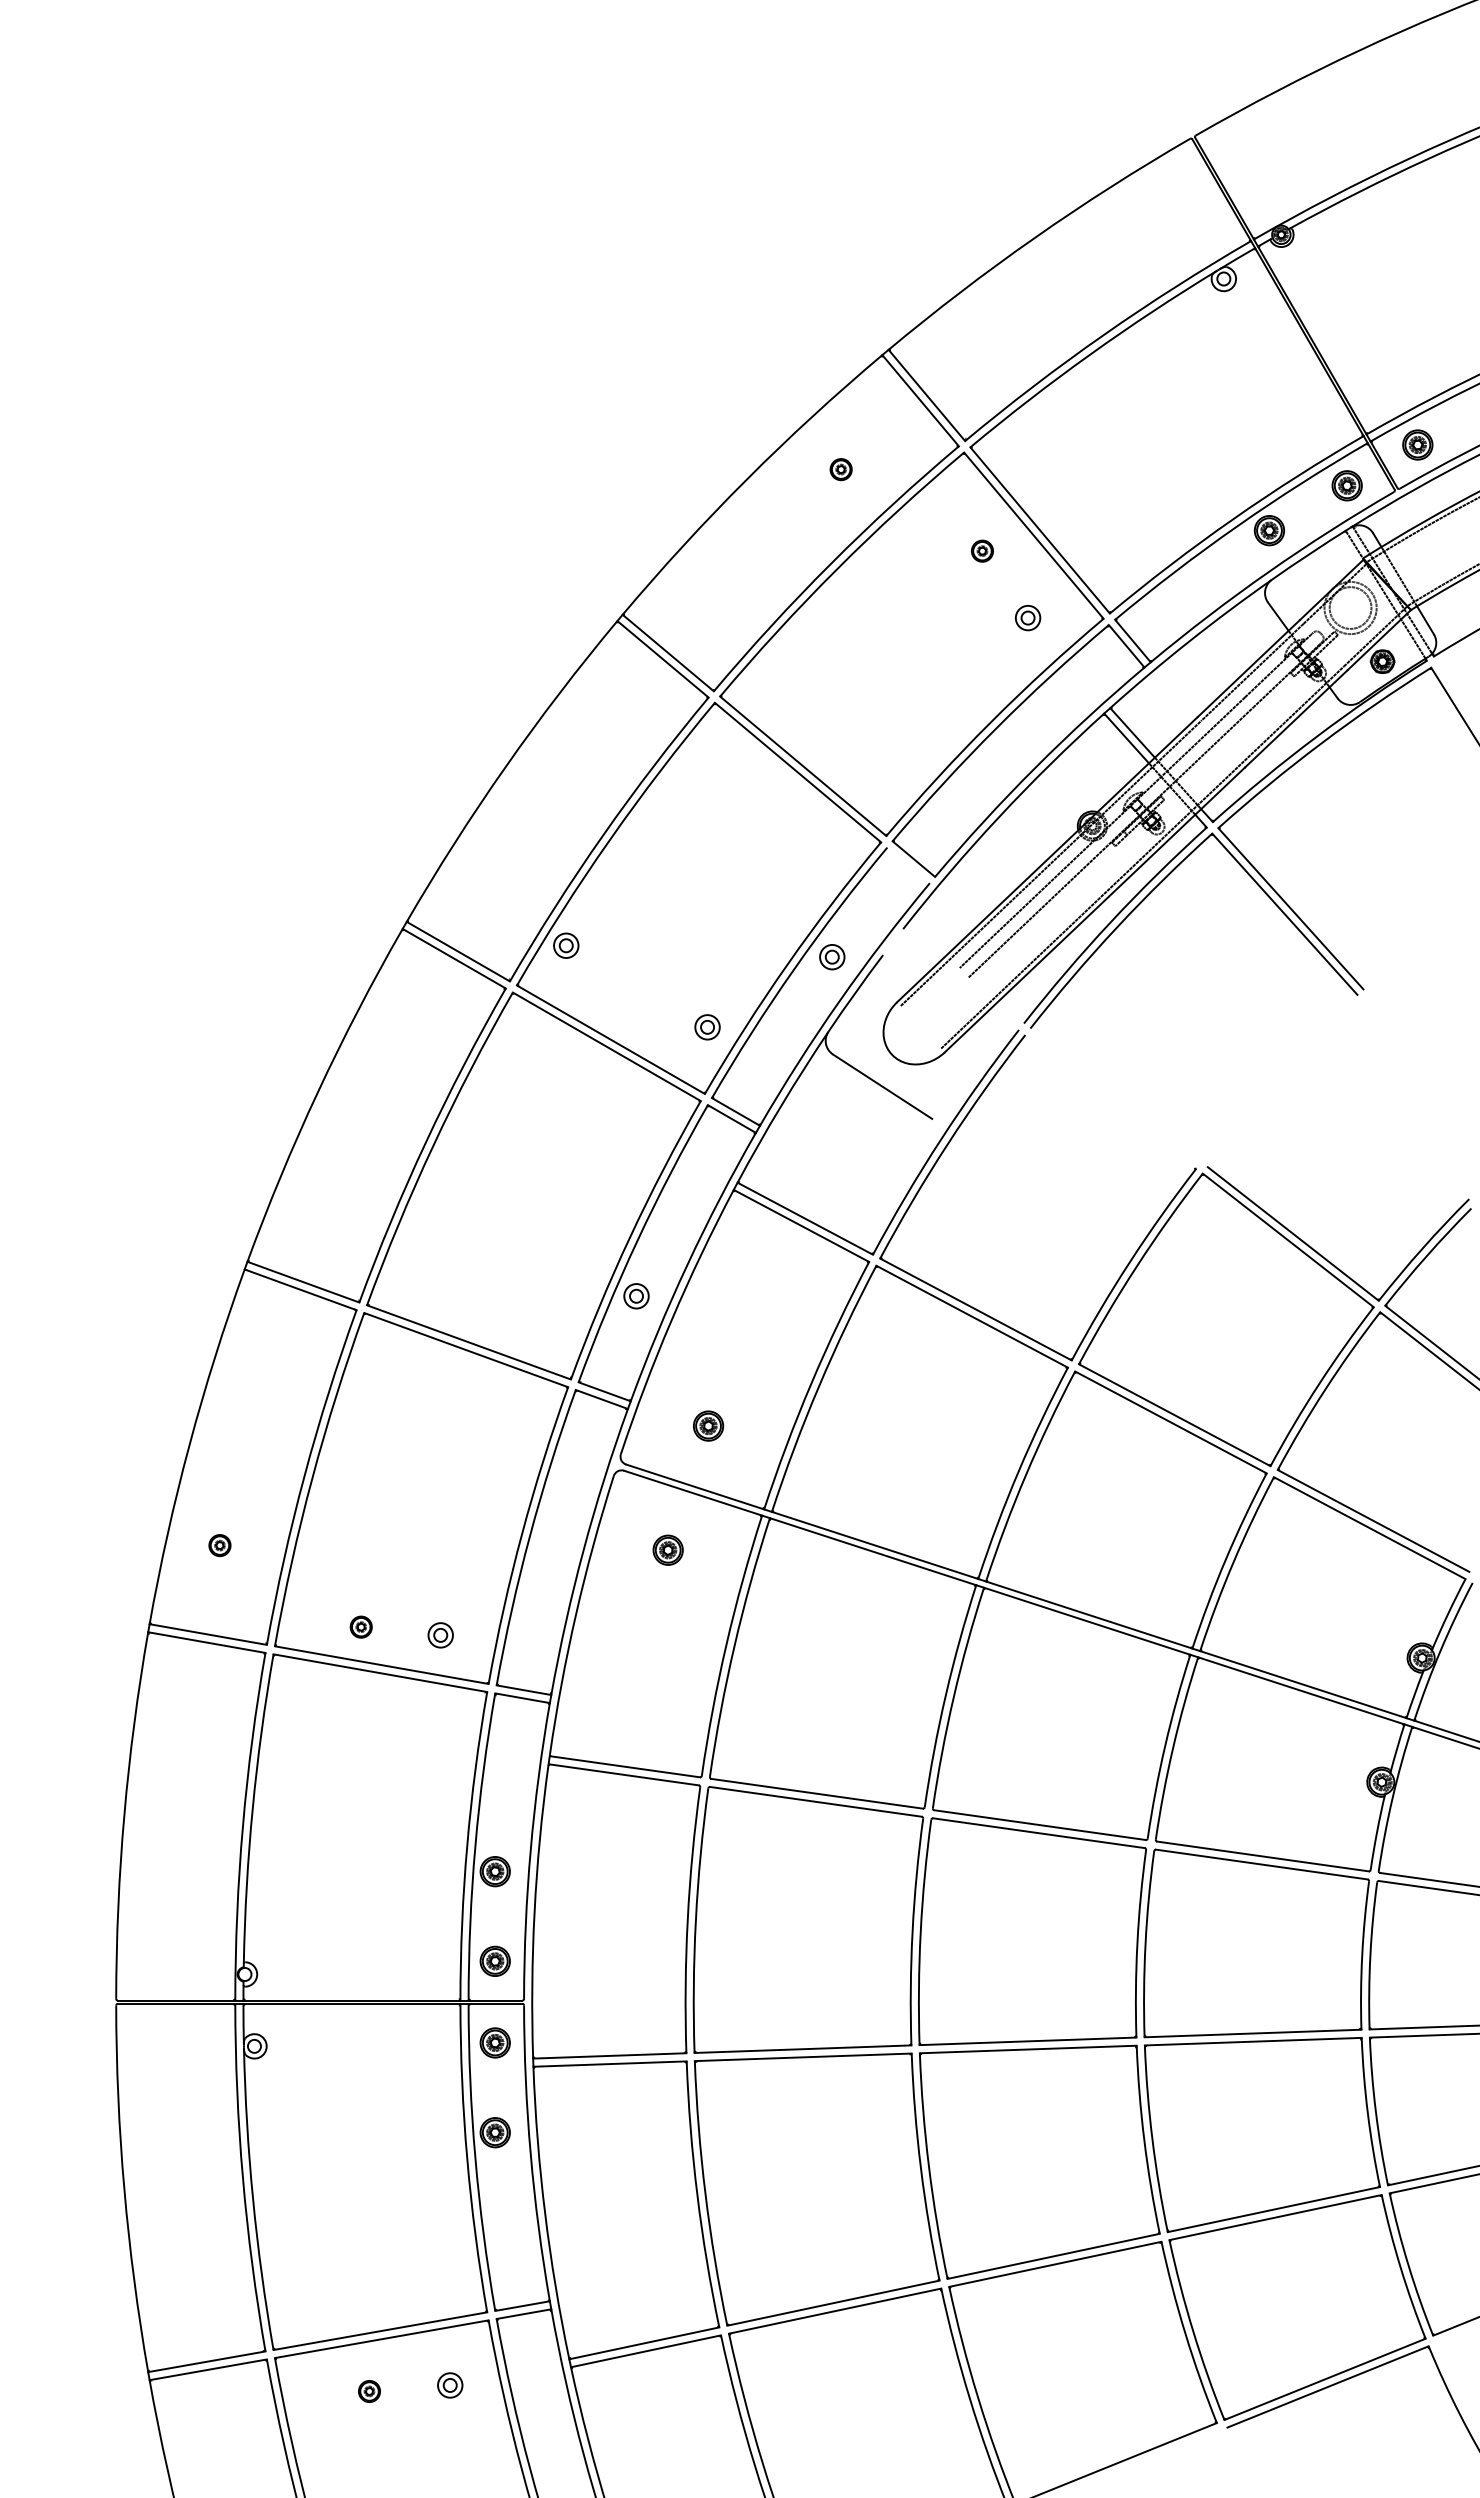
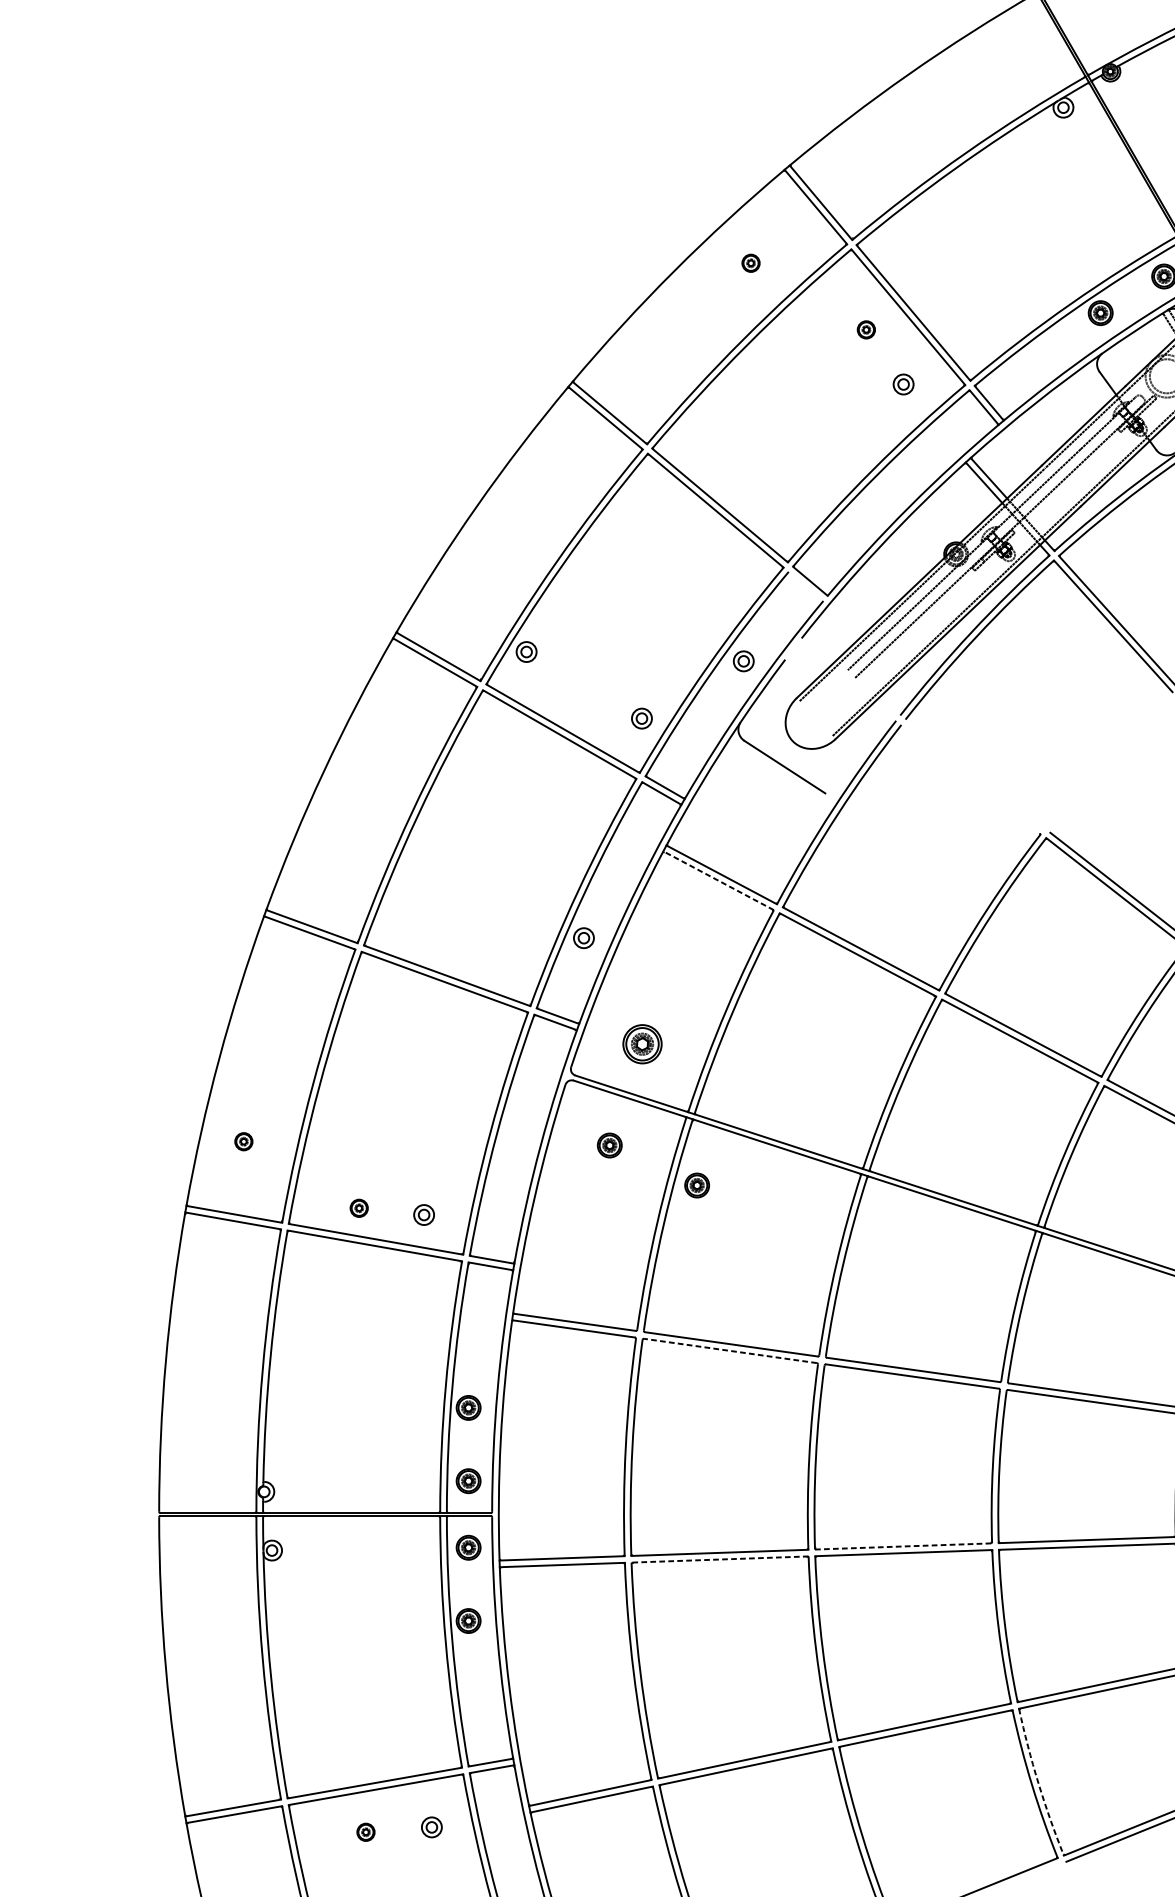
line: (801, 1225) -> (718, 880), solid -> dashed
part: (708, 1425) -> (642, 1043), size x1.6
part: (774, 1598) -> (696, 1184), added
line: (815, 1801) -> (730, 1350), solid -> dashed
line: (1028, 2041) -> (903, 1546), solid -> dashed
line: (802, 2057) -> (719, 1559), solid -> dashed
arc: (1193, 2331) -> (1038, 1783), solid -> dashed

